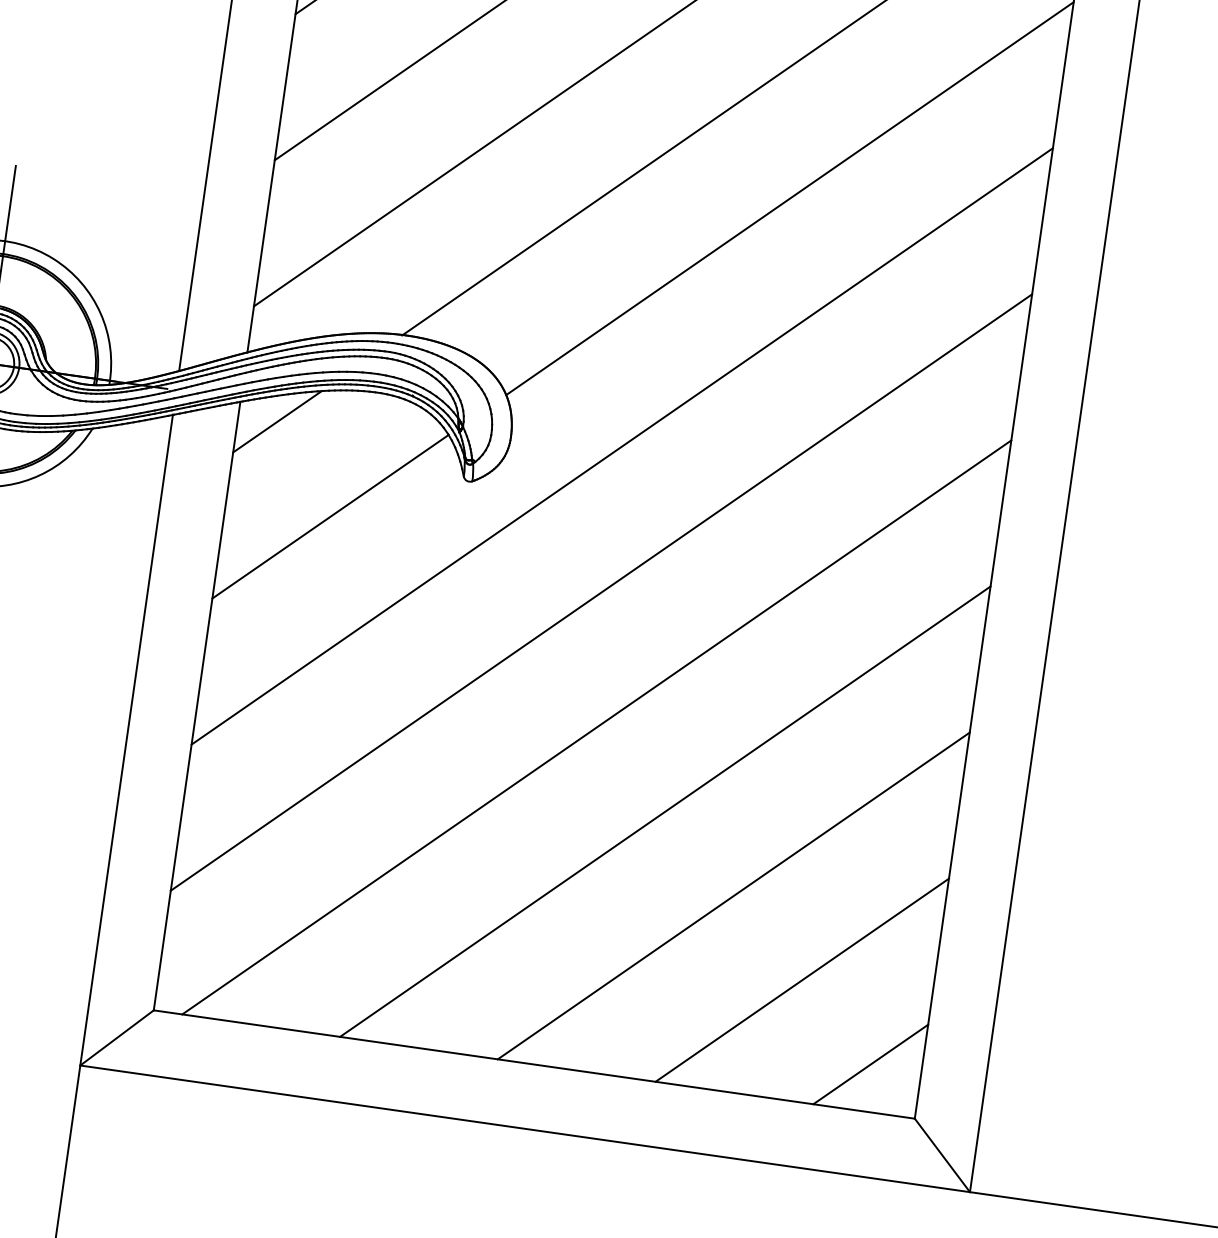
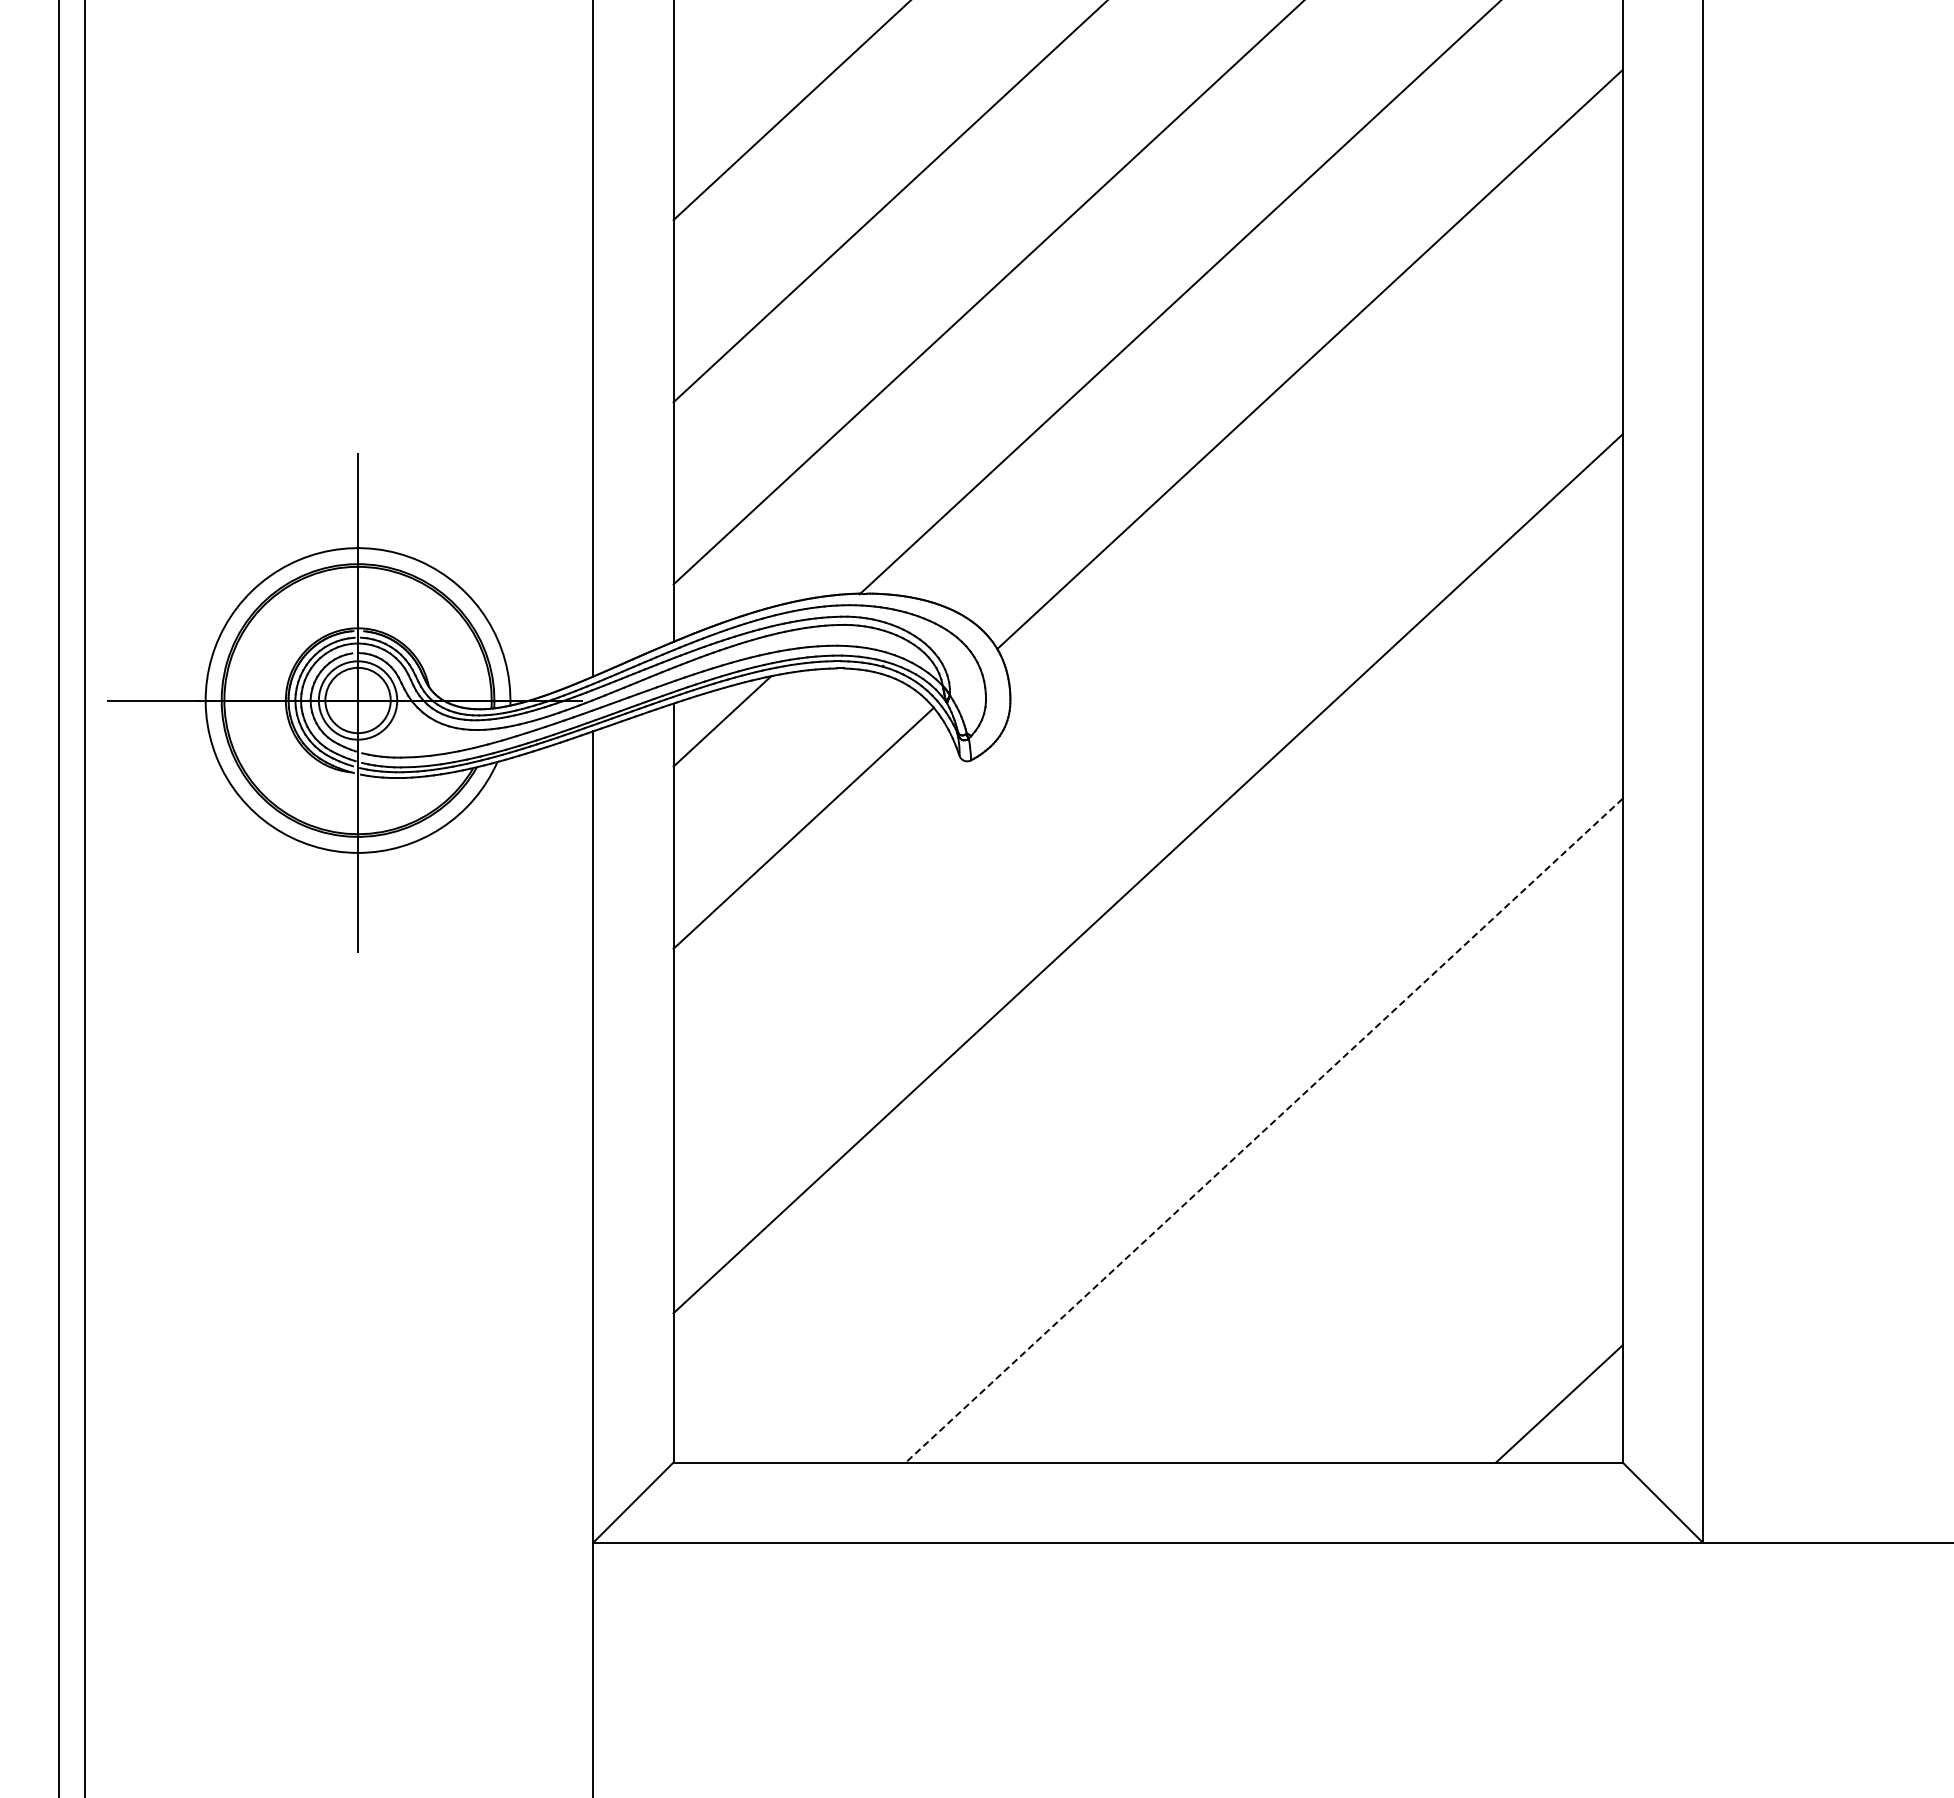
line: (621, 446) -> (1147, 691), removed
line: (596, 727) -> (1165, 1039), removed
line: (664, 811) -> (1263, 1130), solid -> dashed
line: (733, 895) -> (1362, 1221), removed
line: (801, 979) -> (1460, 1312), removed

